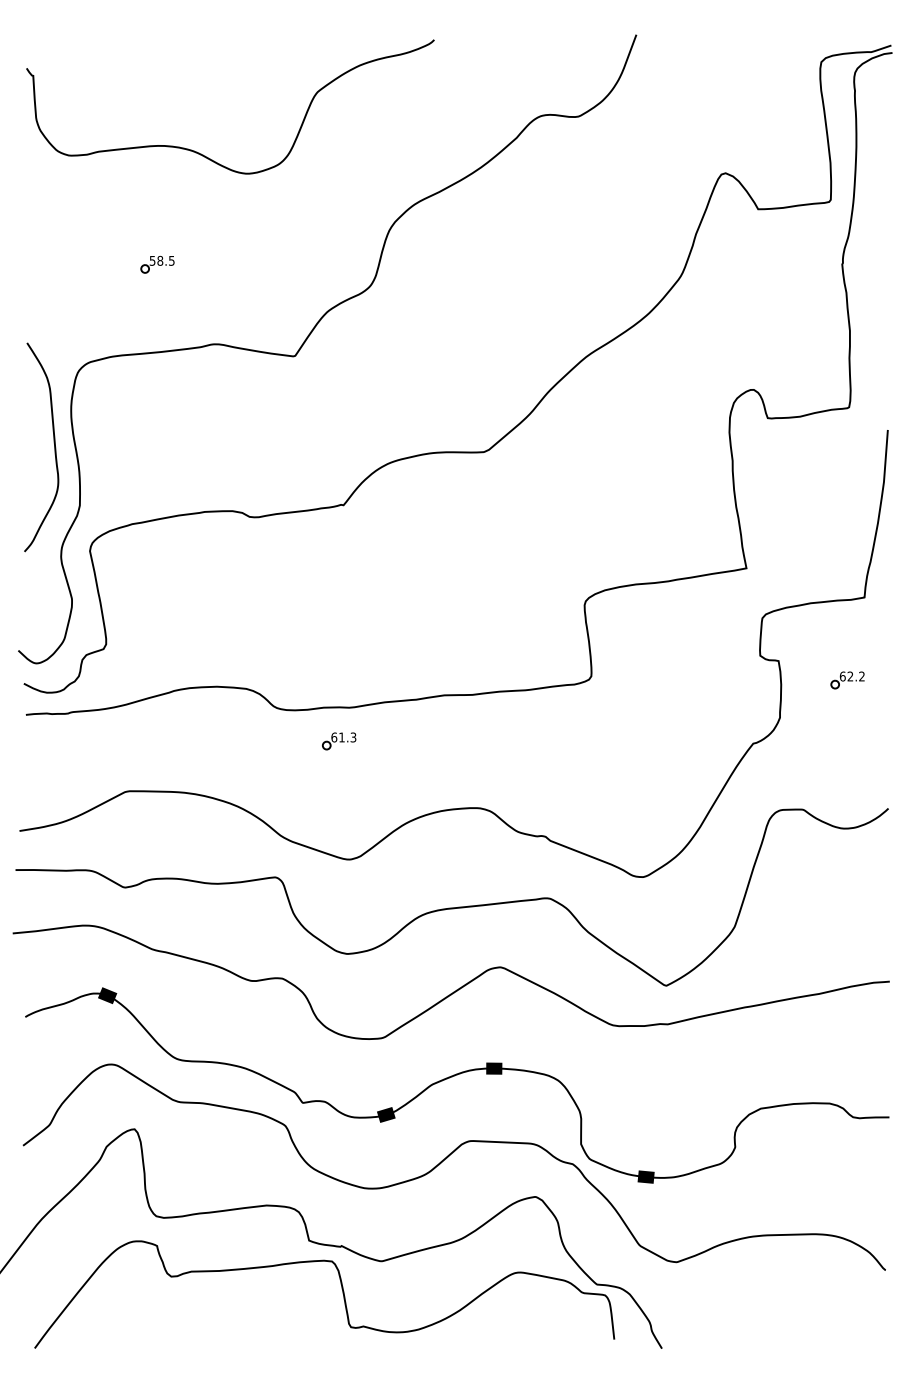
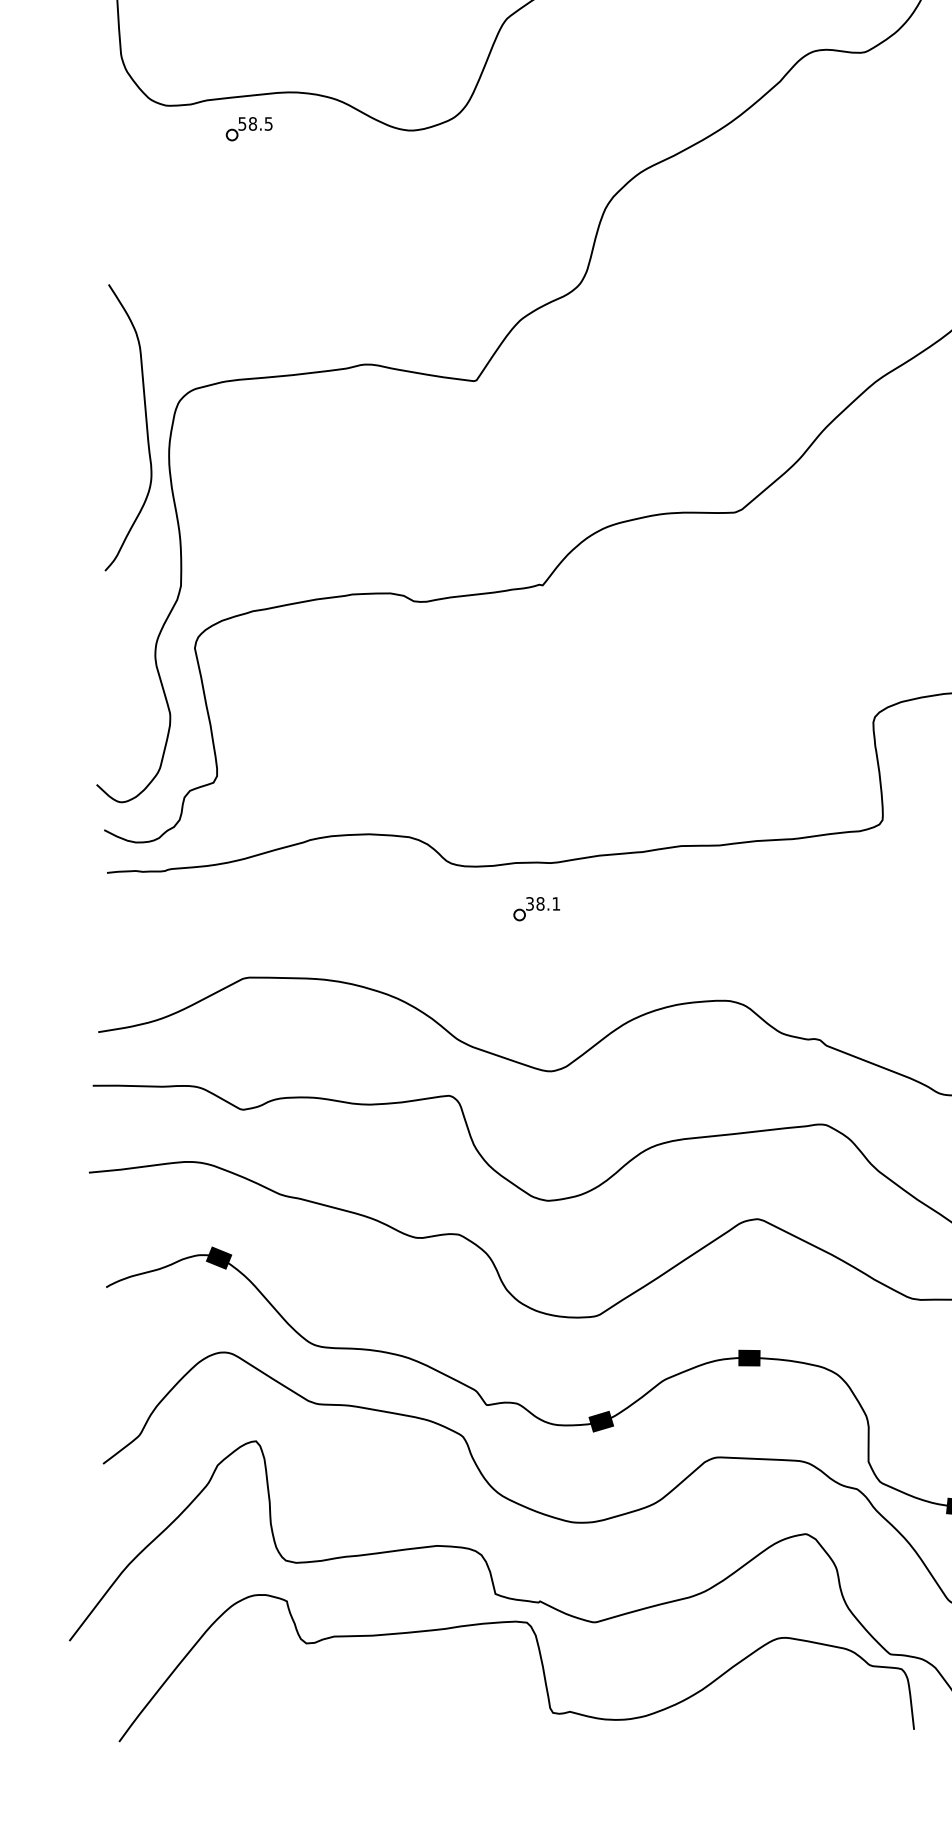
part: (157, 264) -> (249, 128), moved
curve: (53, 442) -> (144, 421), moved
text: (343, 737) -> (542, 903), 61.3 -> 38.1

